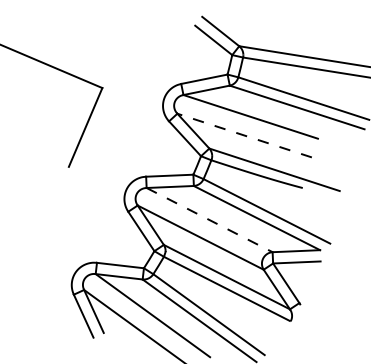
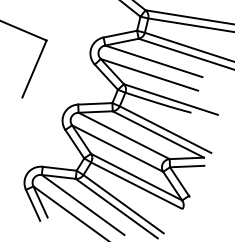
line: (244, 135) -> (149, 74), dashed -> solid
line: (209, 220) -> (124, 136), dashed -> solid

